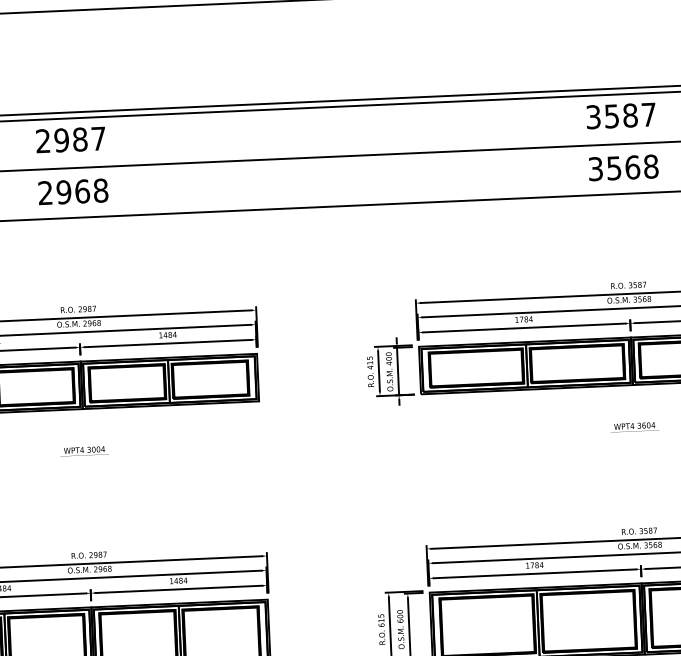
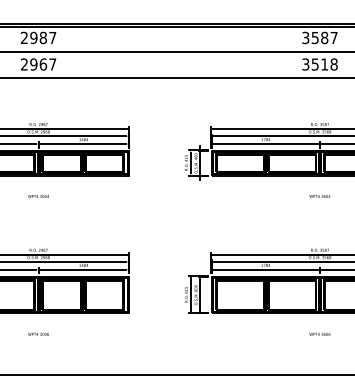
text: (632, 167) -> (324, 64), 3568 -> 3518
text: (100, 190) -> (52, 64), 2968 -> 2967

